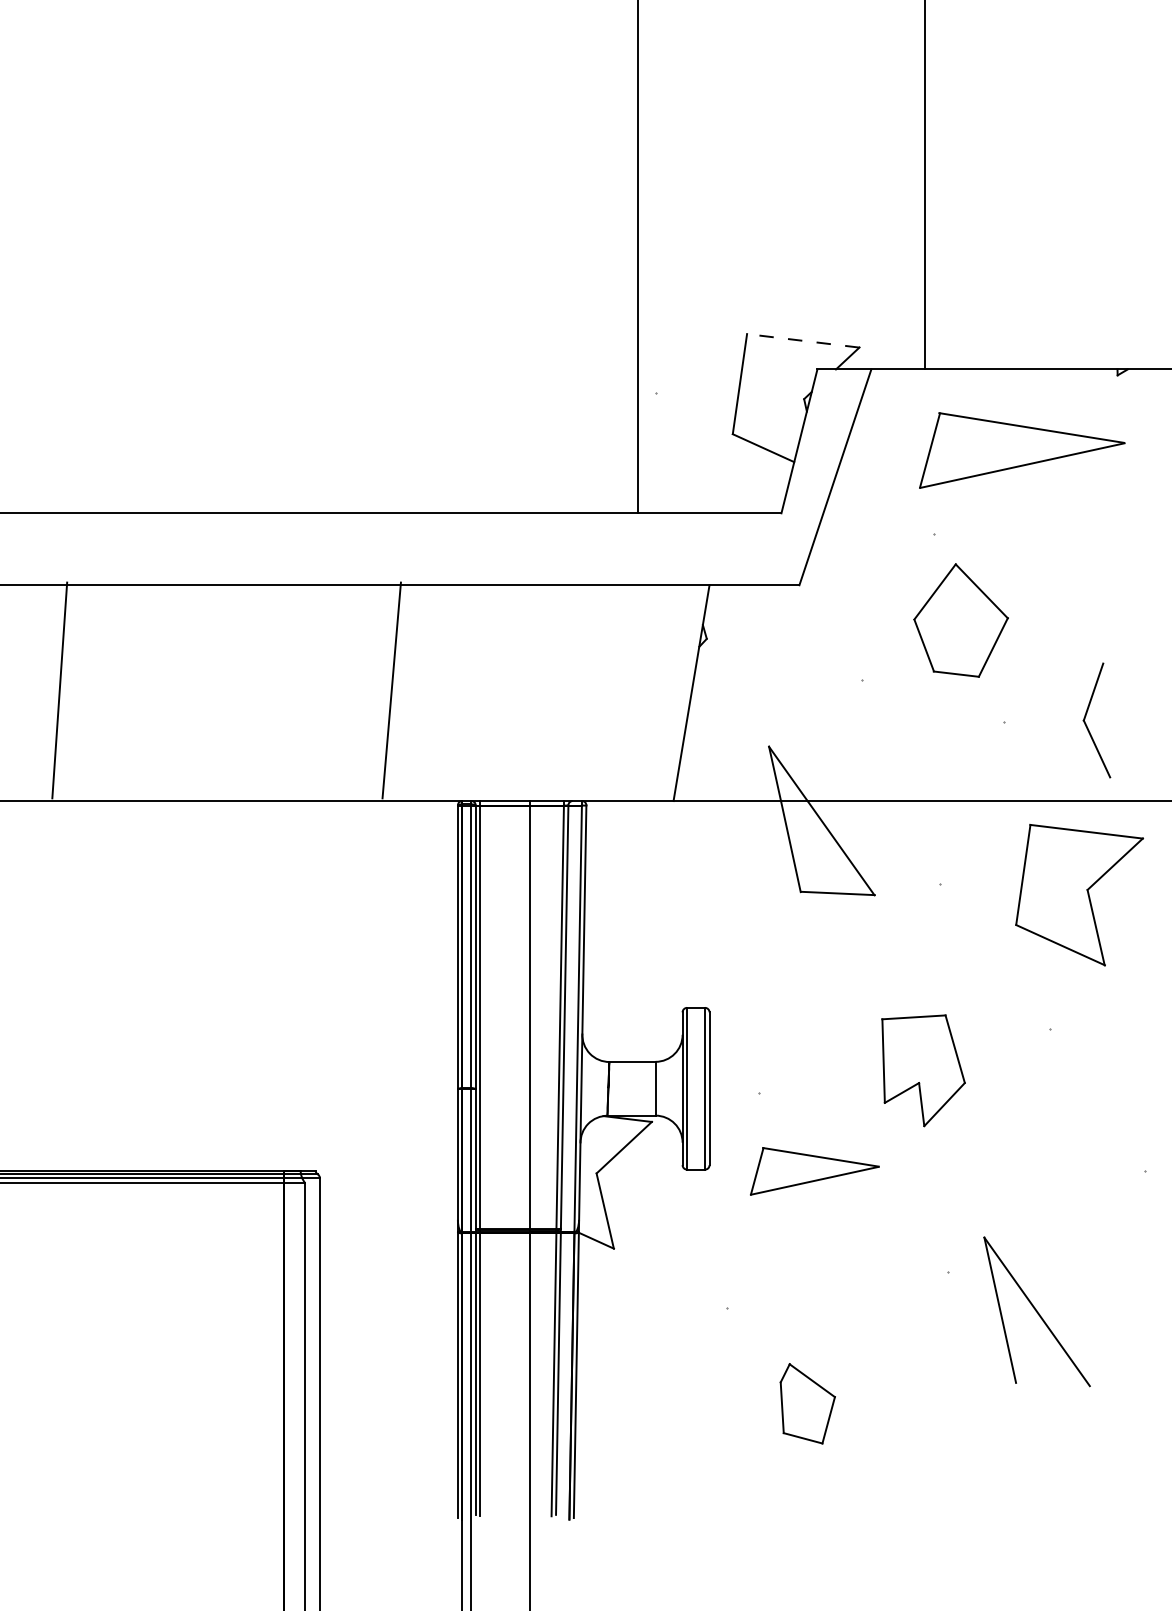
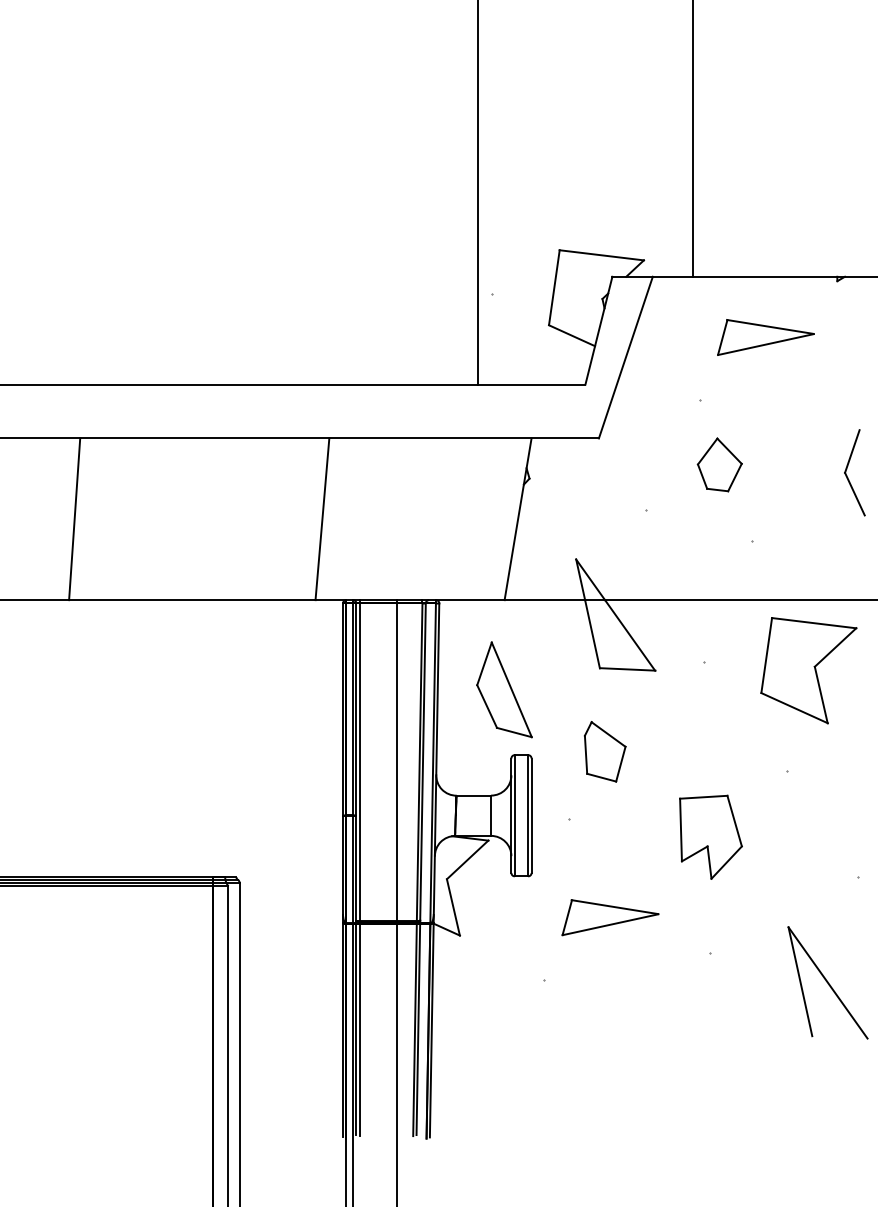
line: (802, 341) -> (601, 255), dashed -> solid
part: (1021, 450) -> (765, 337), size x0.62
part: (960, 620) -> (719, 464), size x0.62
line: (59, 690) -> (74, 519), moved
line: (391, 690) -> (322, 519), moved
part: (1087, 716) -> (847, 469), moved
part: (673, 920) -> (504, 689), added
part: (922, 1069) -> (710, 836), moved
part: (814, 1171) -> (610, 917), moved
part: (1036, 1311) -> (827, 982), moved
part: (808, 1403) -> (605, 751), moved

